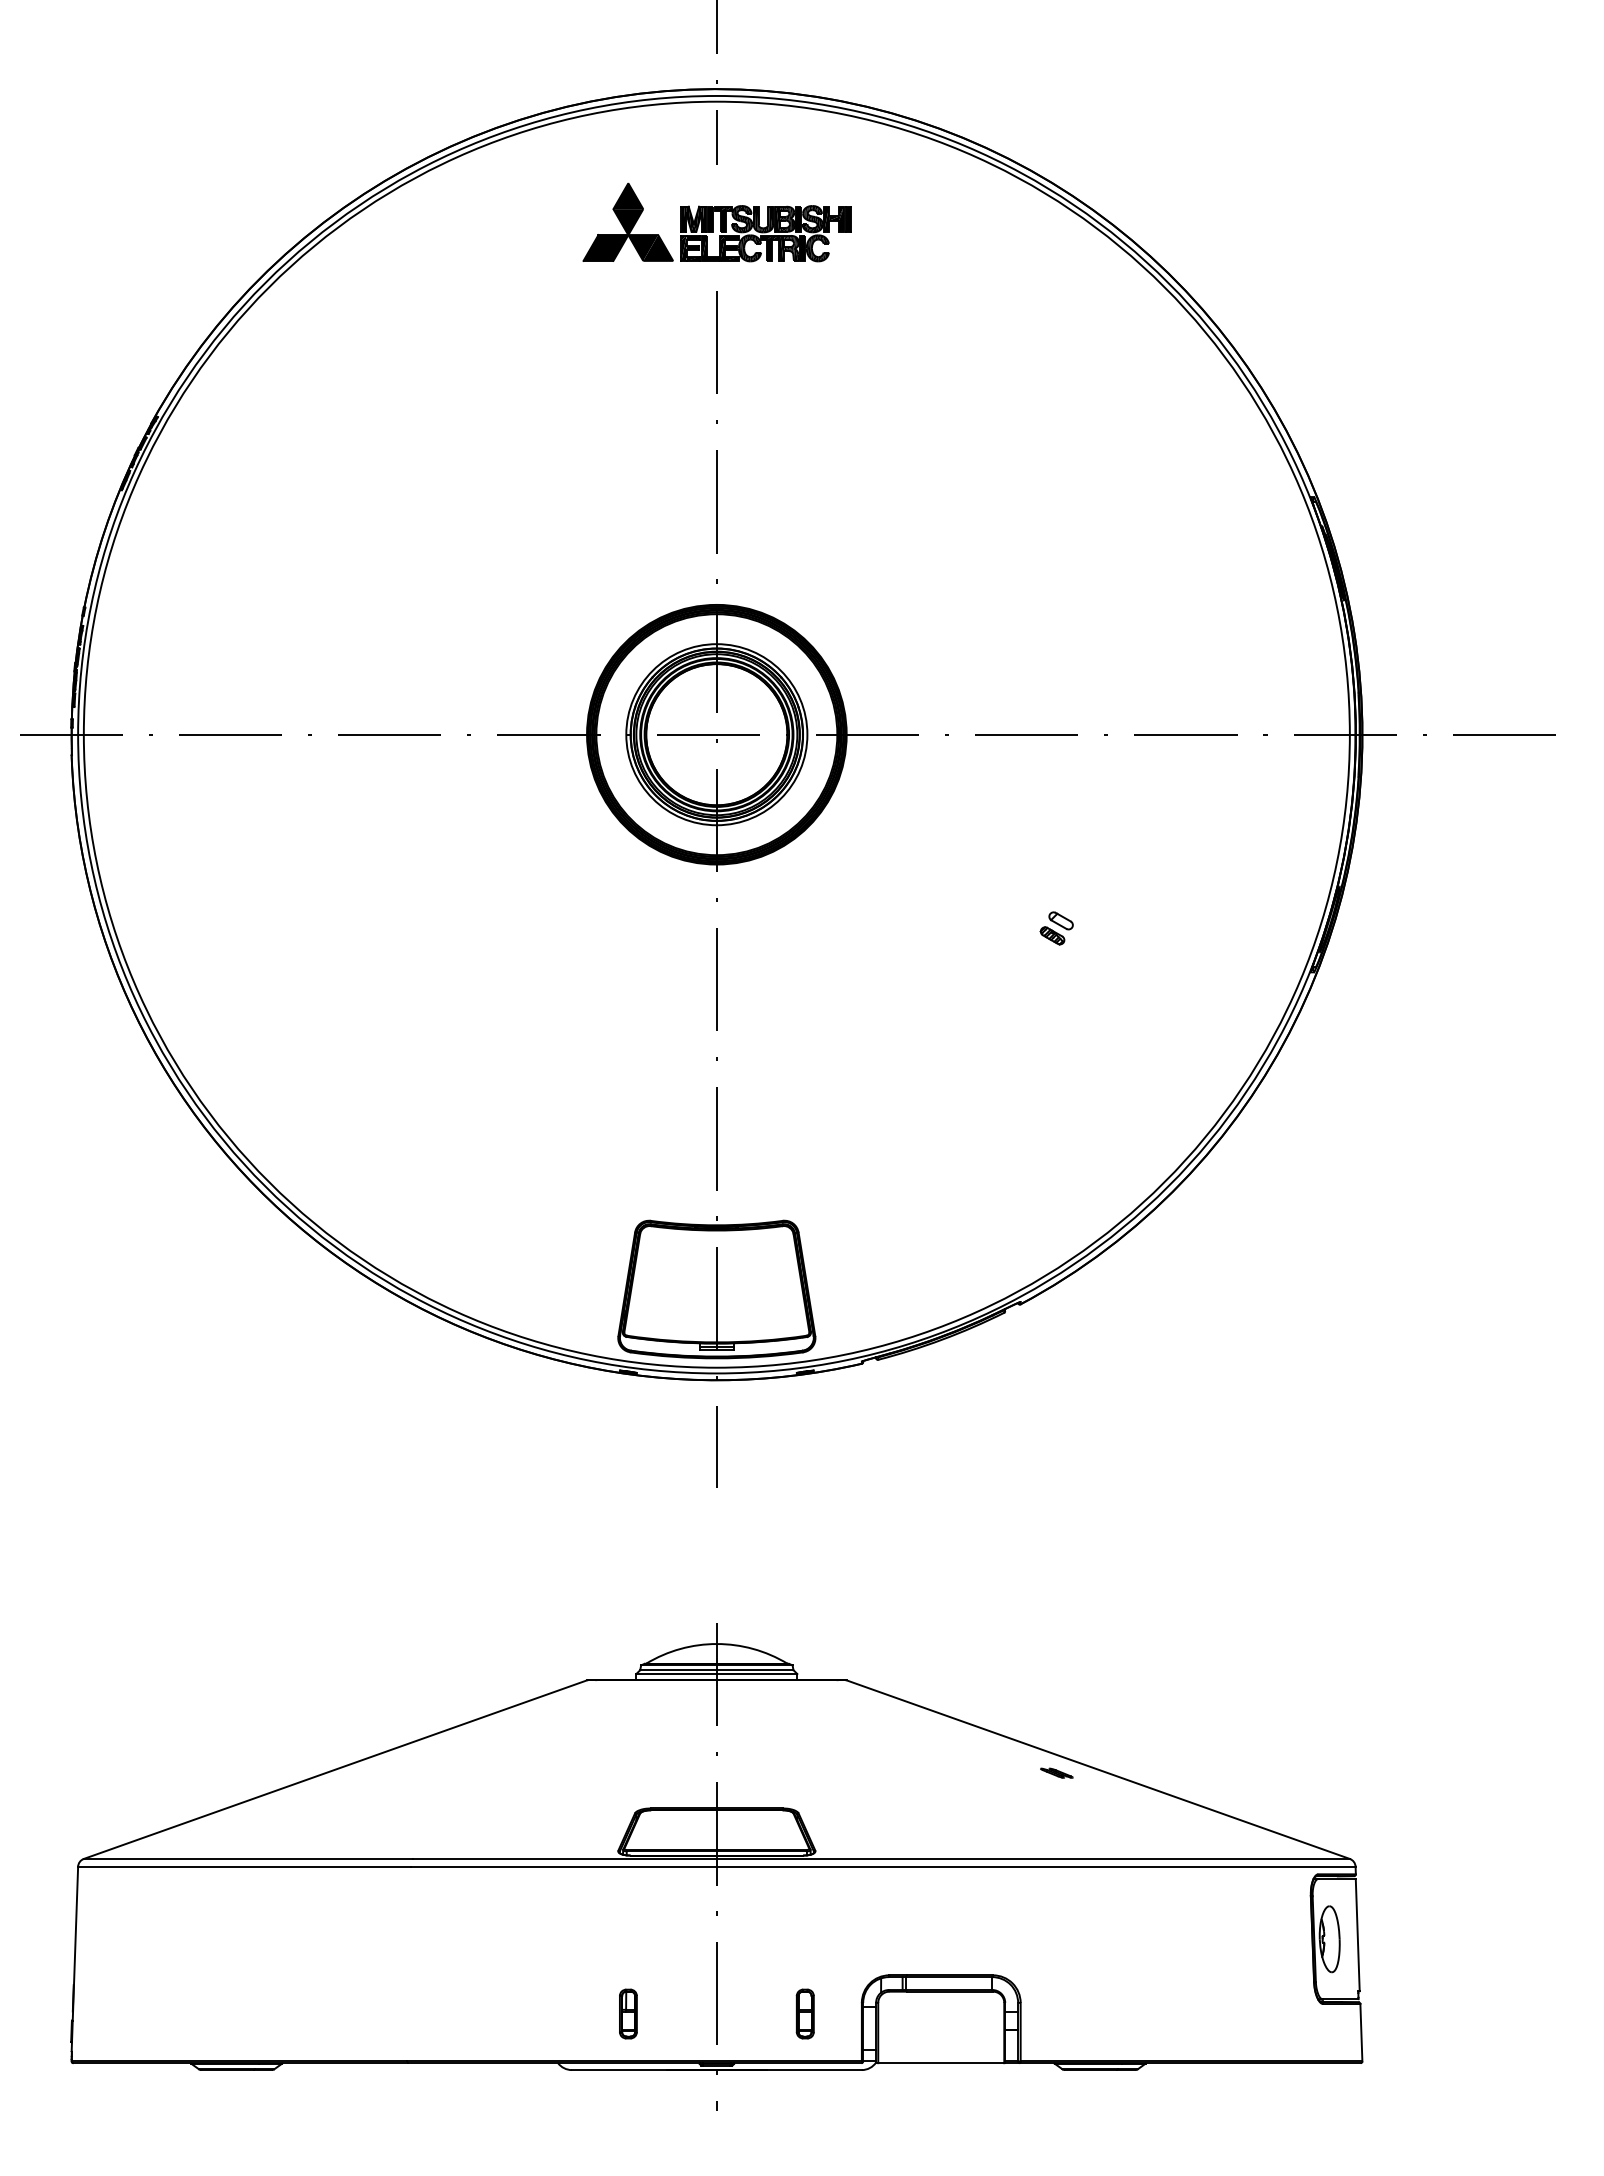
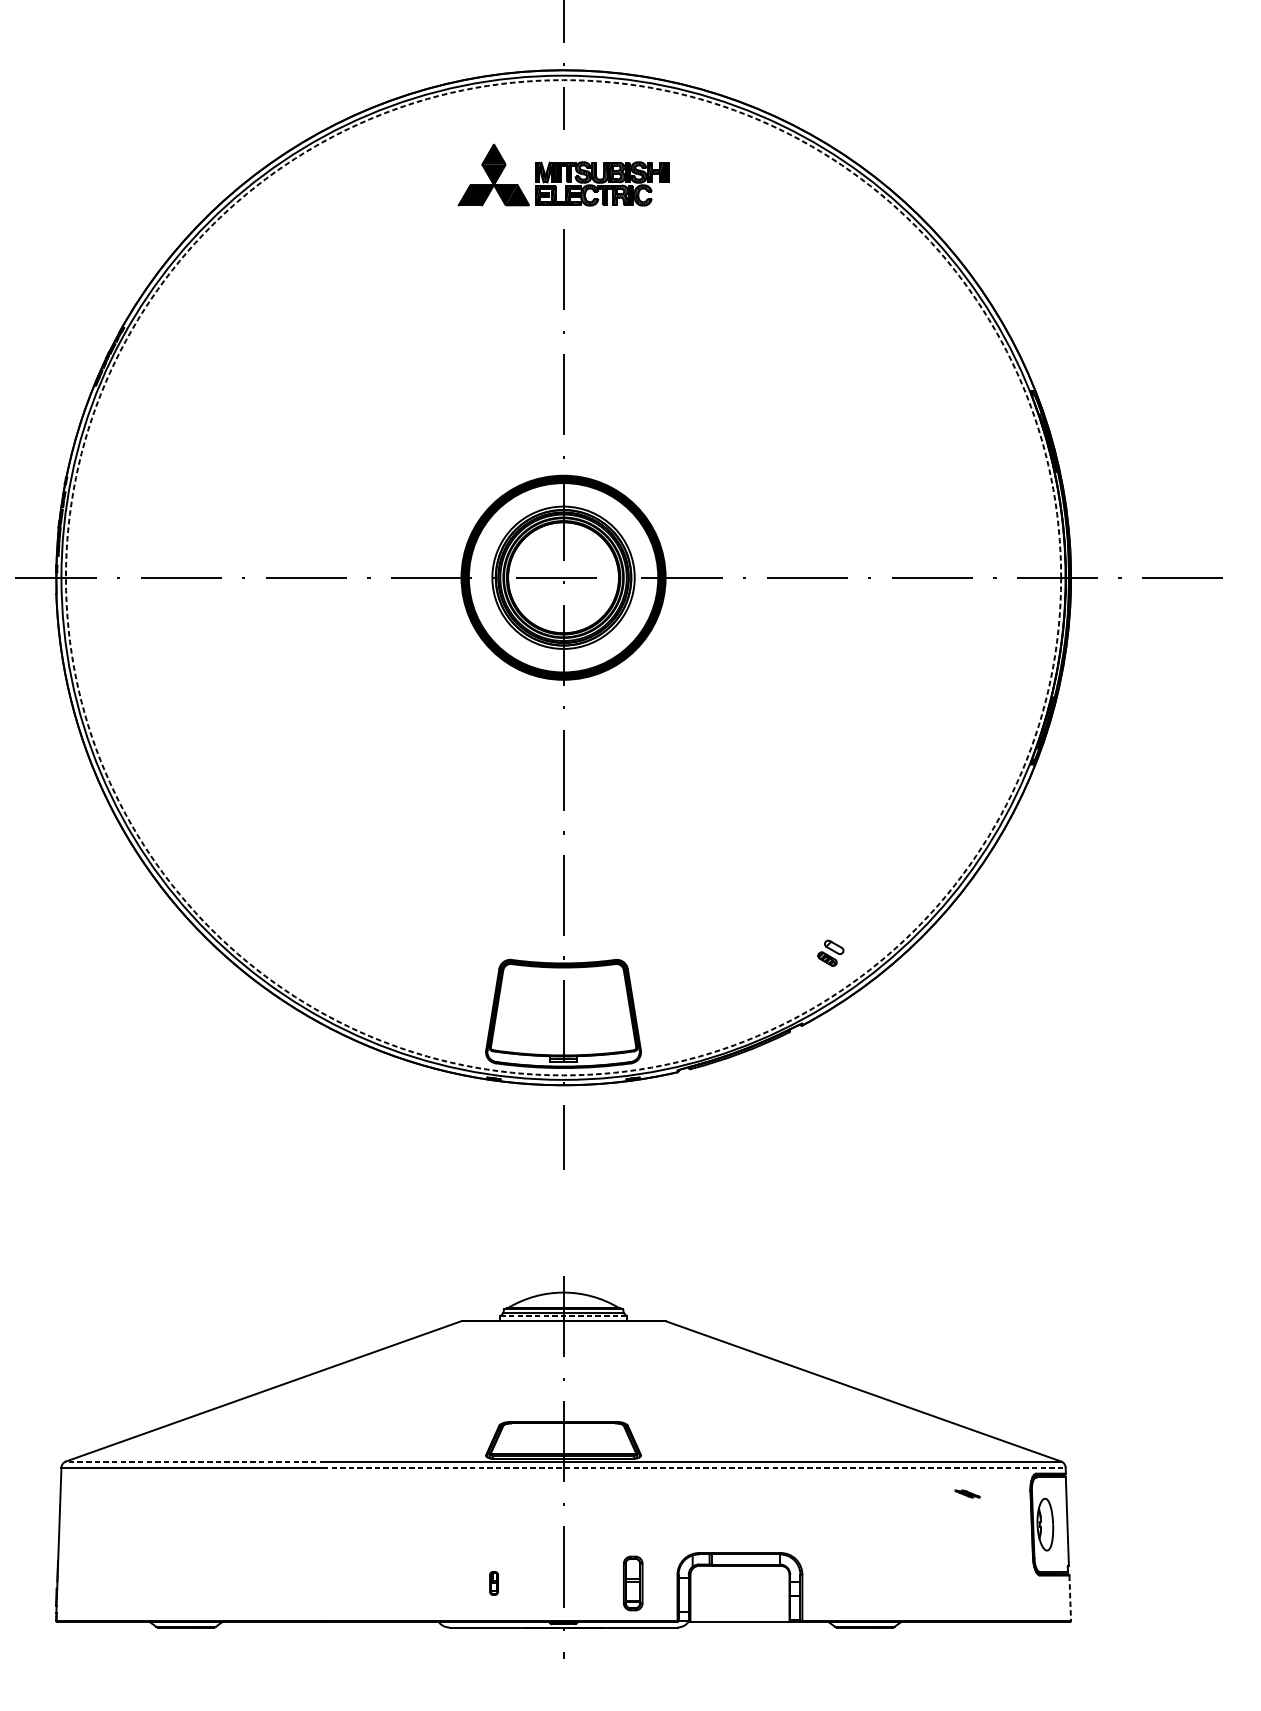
circle: (716, 734) -> (563, 577), solid -> dashed
part: (1056, 928) -> (830, 953), moved
line: (717, 1674) -> (564, 1316), solid -> dashed
part: (1056, 1772) -> (967, 1493), moved
line: (248, 1858) -> (195, 1461), solid -> dashed
line: (883, 1866) -> (694, 1467), solid -> dashed
part: (628, 2013) -> (494, 1583), size x0.6
part: (804, 2013) -> (632, 1583), size x1.4
line: (1361, 2032) -> (1070, 1597), solid -> dashed

